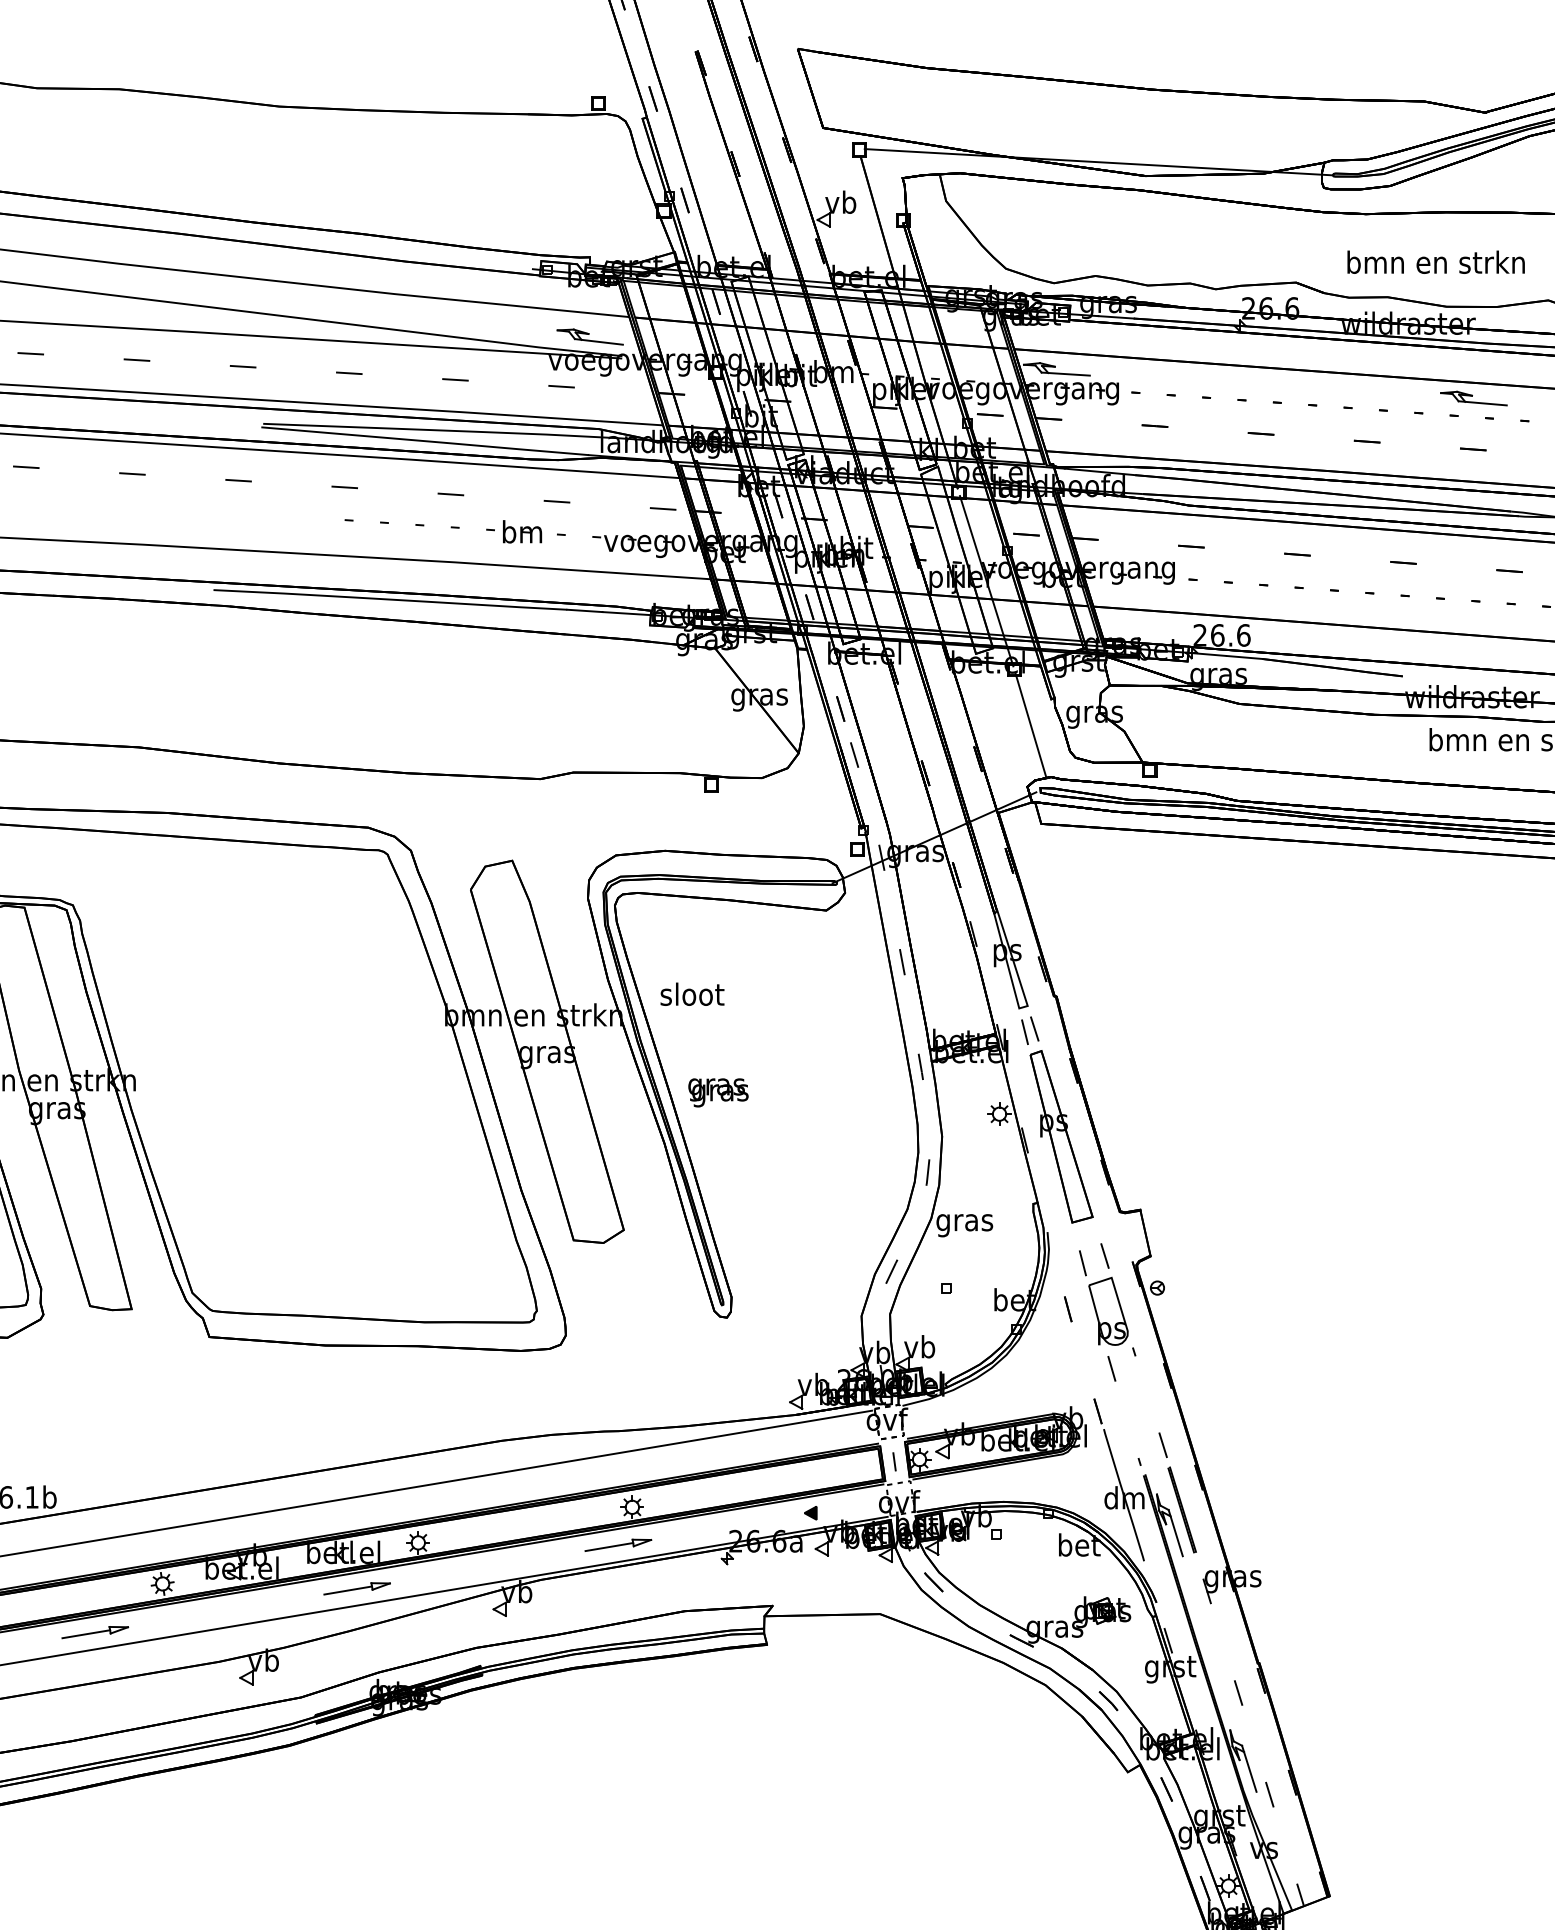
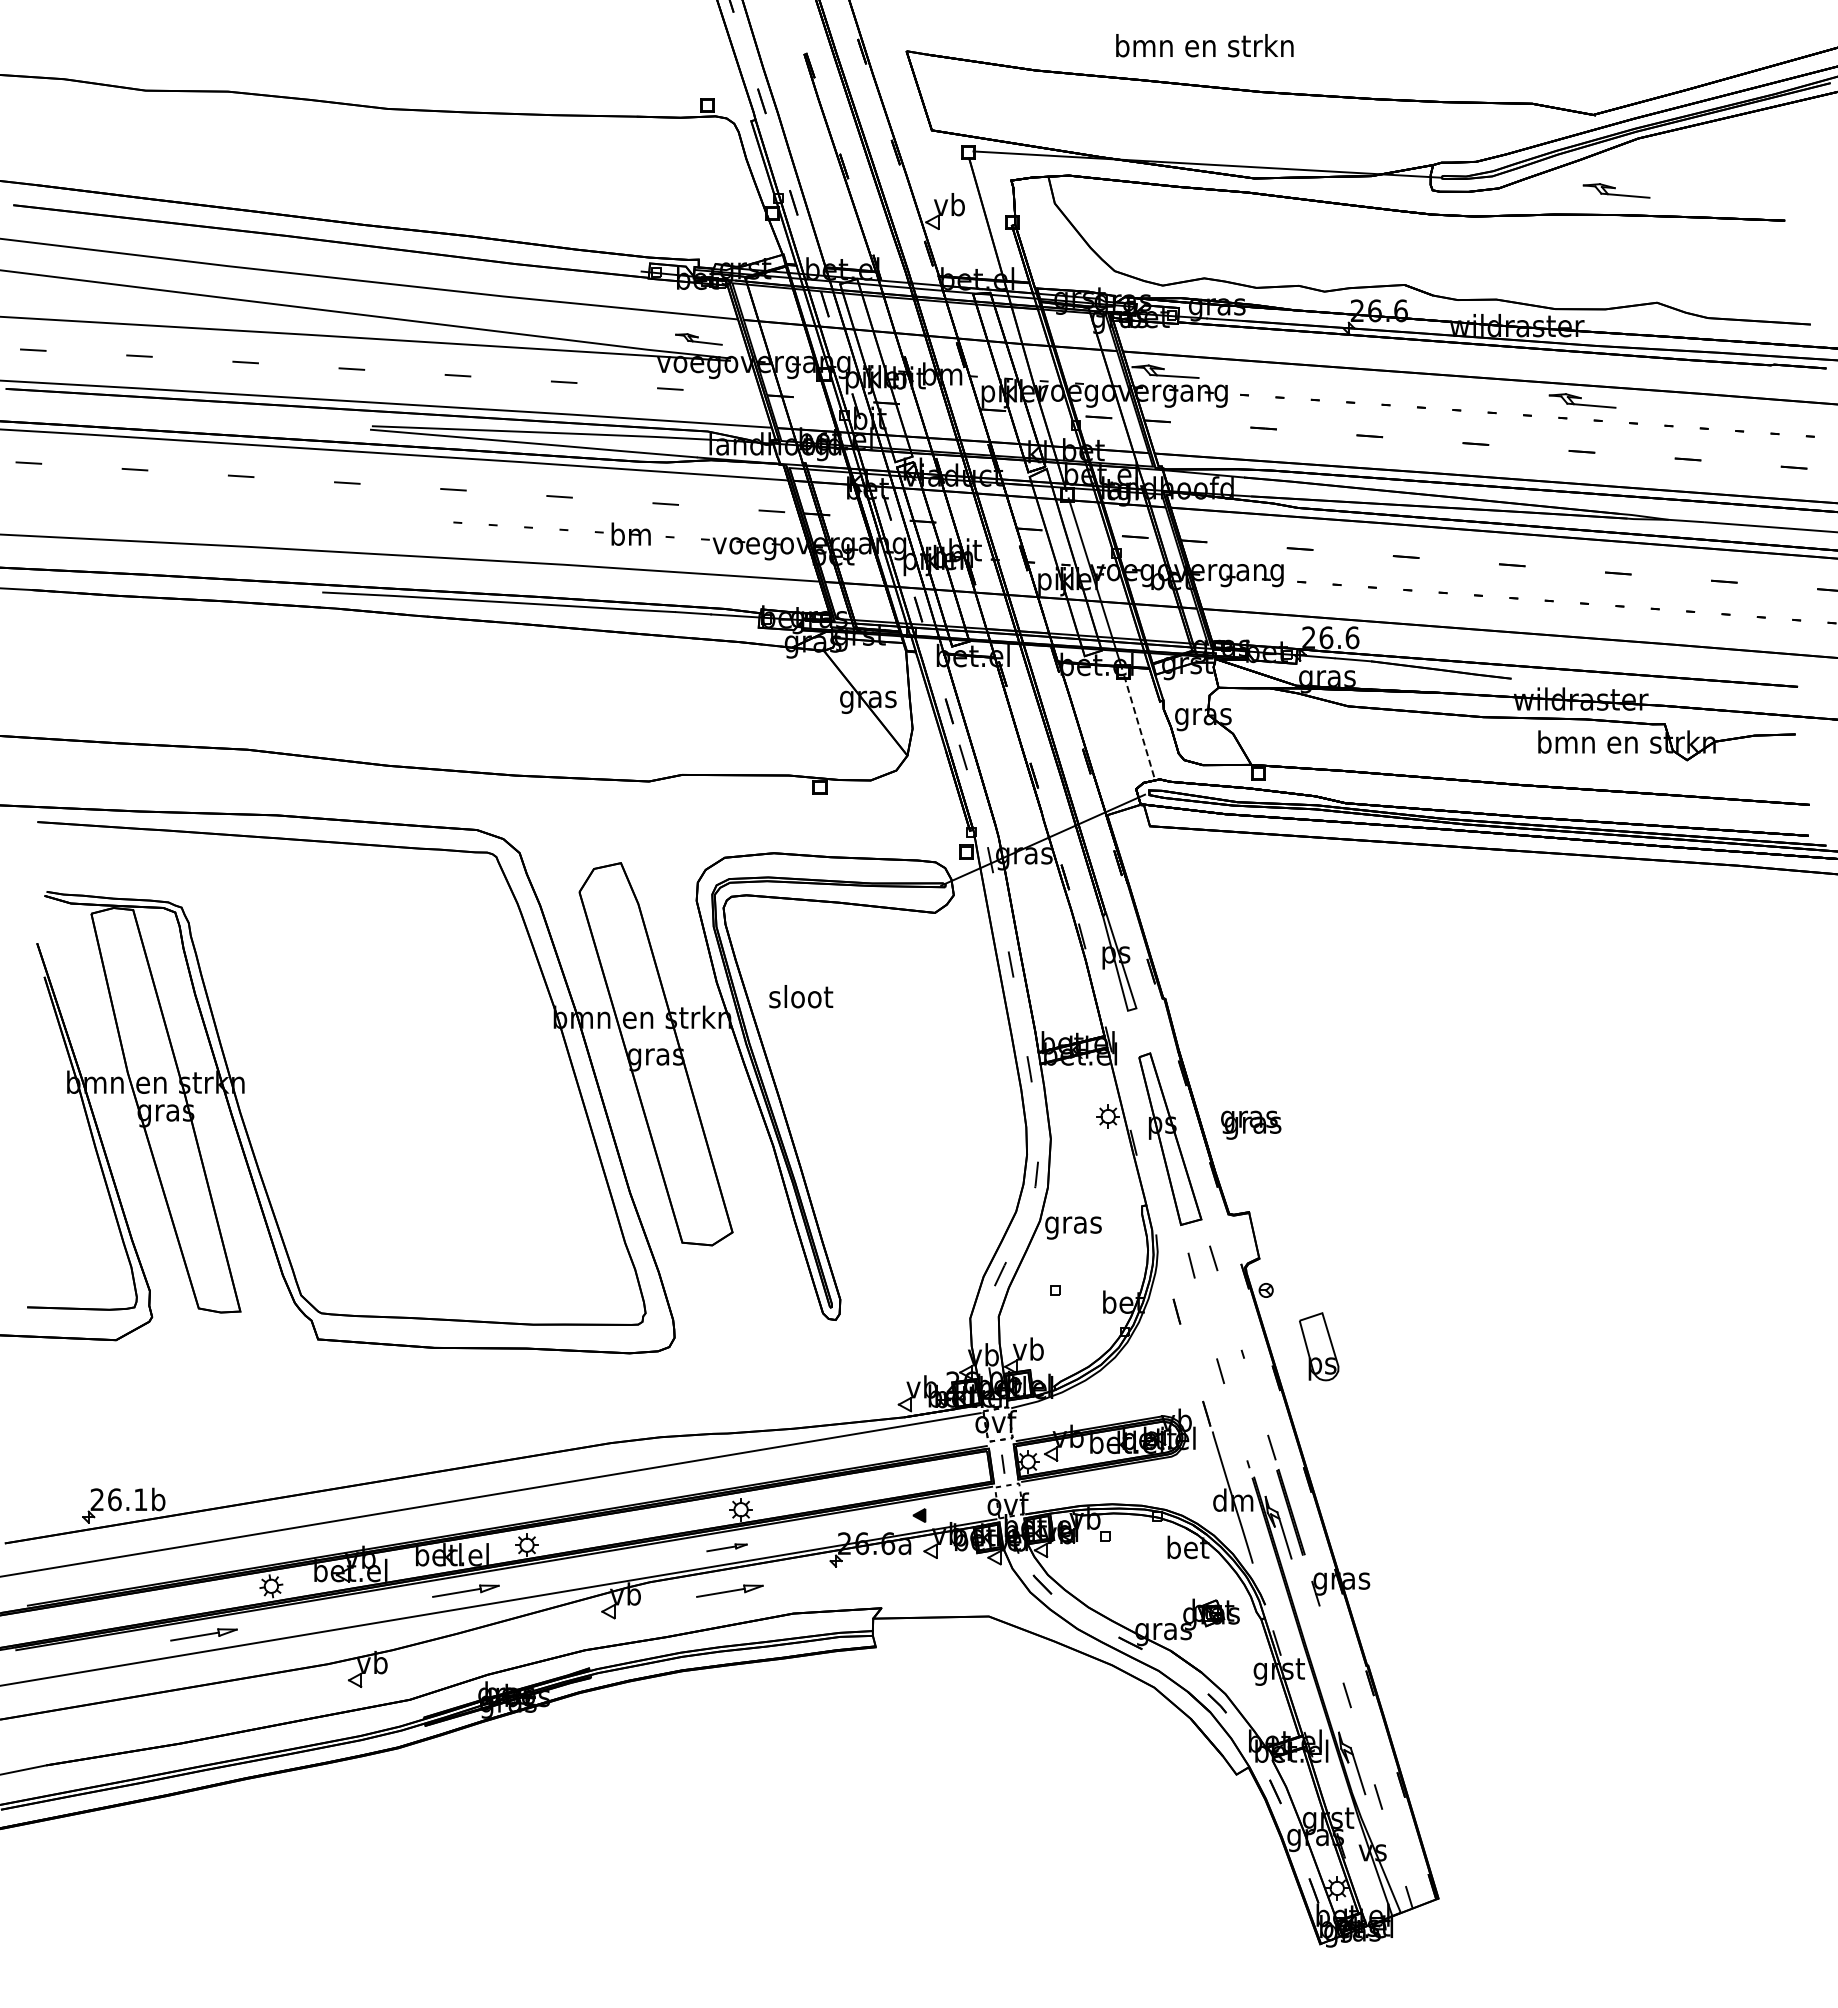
part: (1507, 188) -> (1616, 190), added
text: (1435, 262) -> (1204, 45), moved
part: (589, 337) -> (698, 339), size x0.7
line: (1030, 726) -> (1139, 728), solid -> dashed
line: (1034, 1028) -> (1143, 1030), removed
line: (1024, 1032) -> (1133, 1034), removed
text: (718, 1092) -> (1251, 1124), moved
part: (1108, 1311) -> (1319, 1346), moved
part: (617, 1545) -> (726, 1547), size x0.6
part: (620, 1588) -> (729, 1590), added

